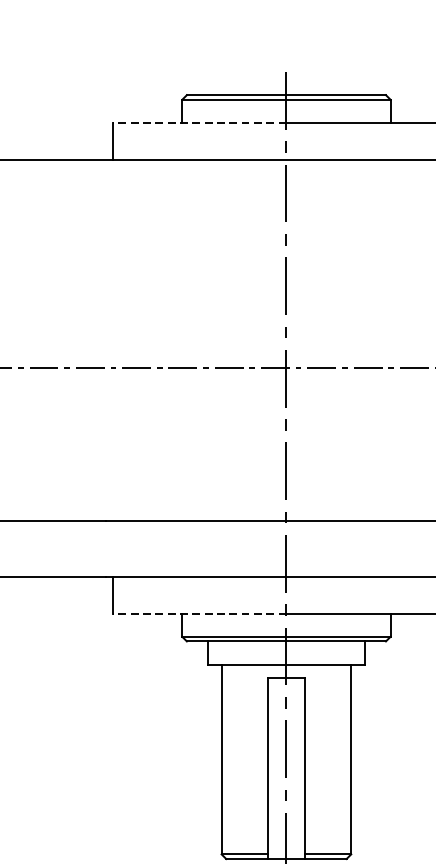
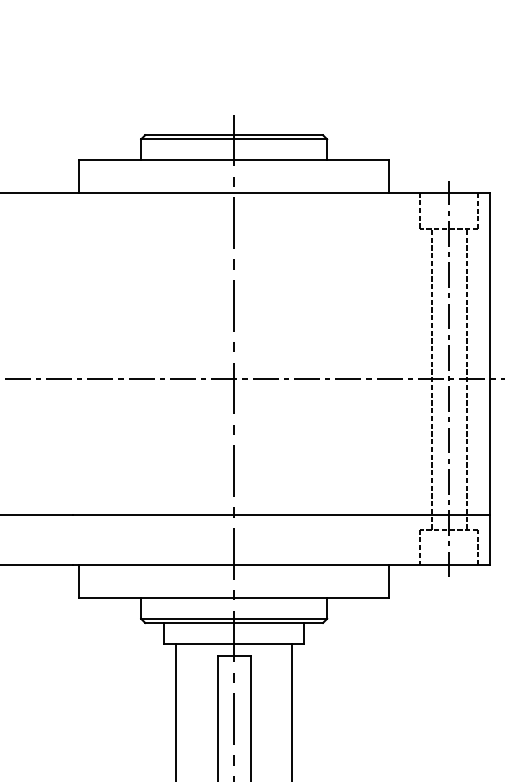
line: (199, 123) -> (156, 160), dashed -> solid
line: (199, 614) -> (156, 598), dashed -> solid

